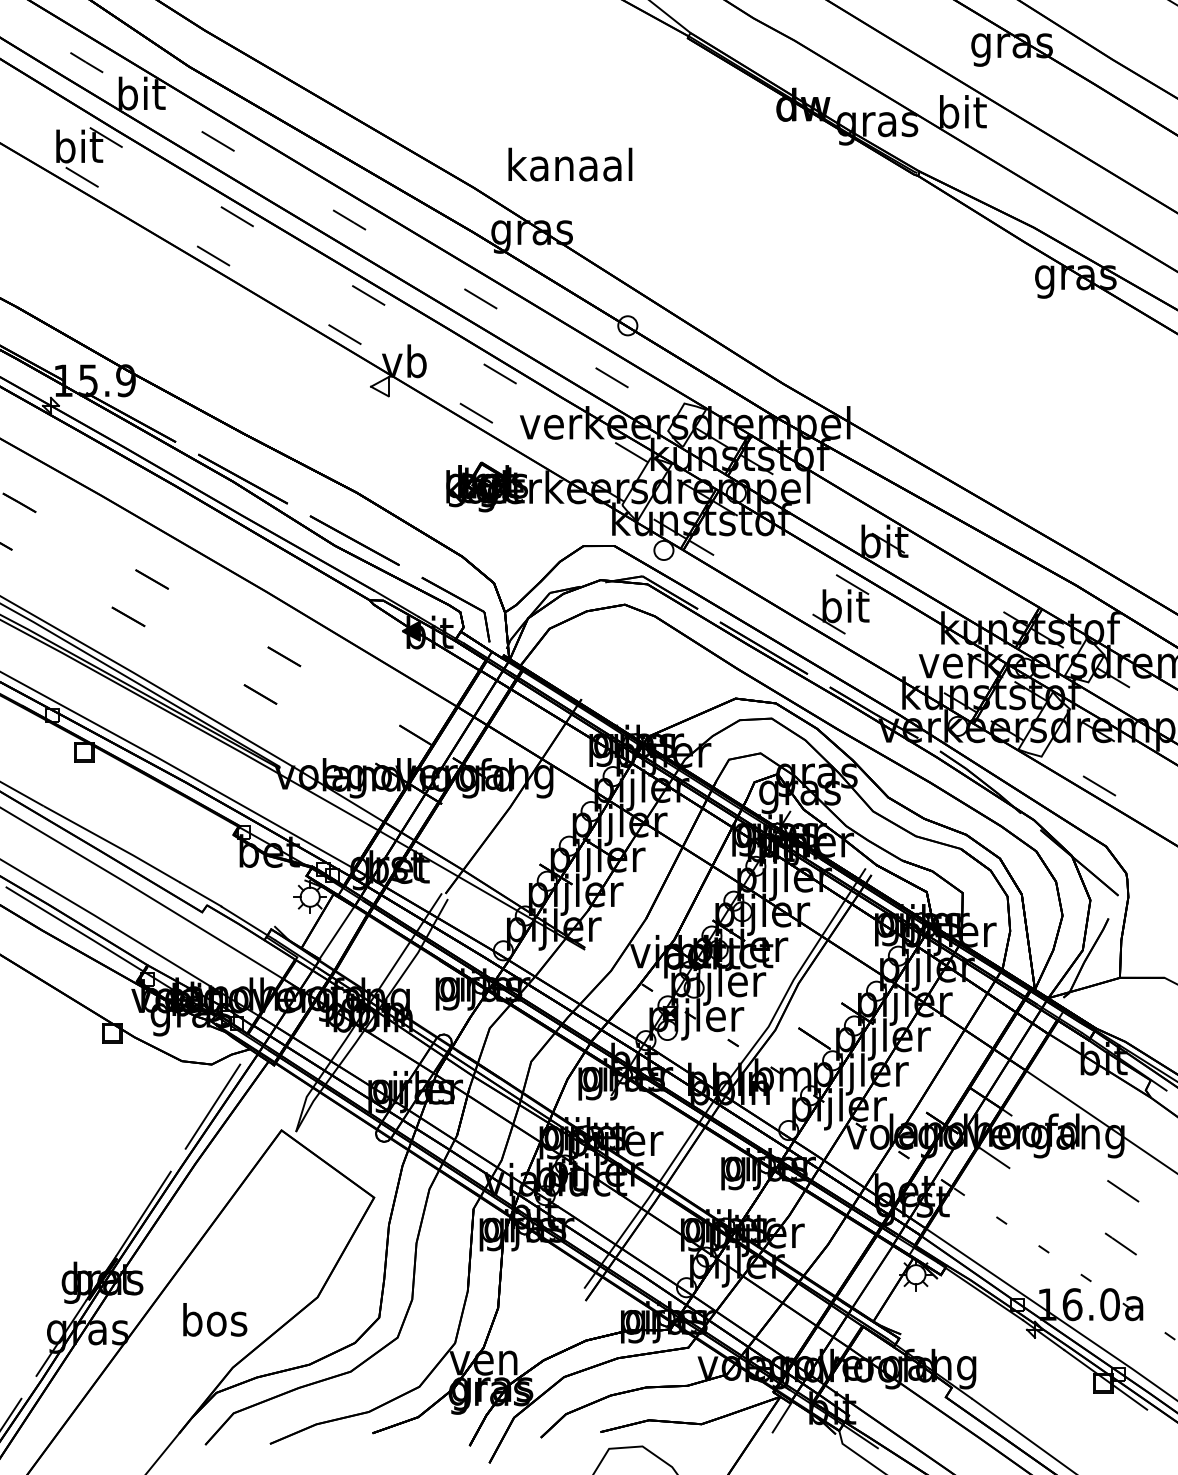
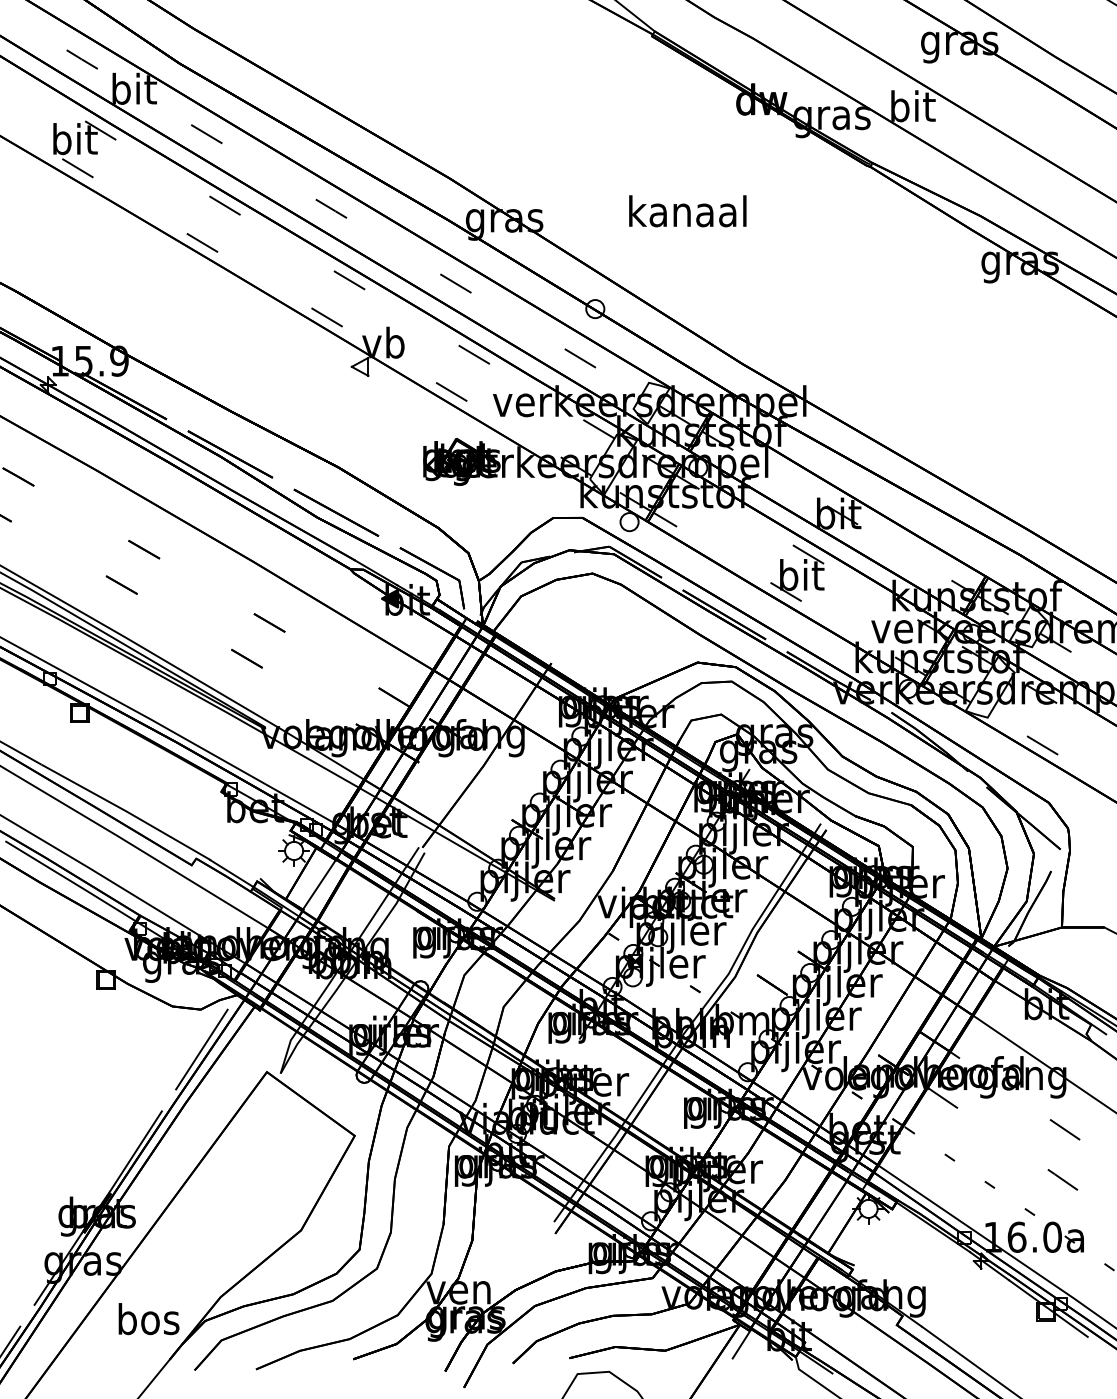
text: (570, 164) -> (687, 211), moved
text: (215, 1319) -> (149, 1318), moved

